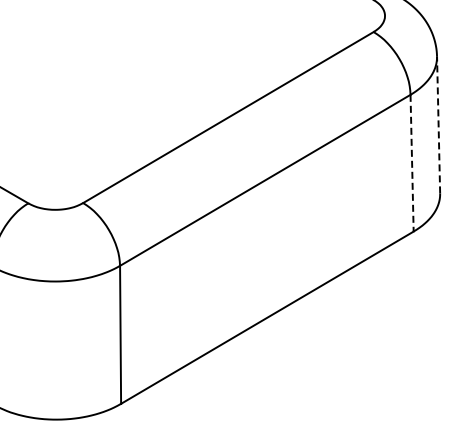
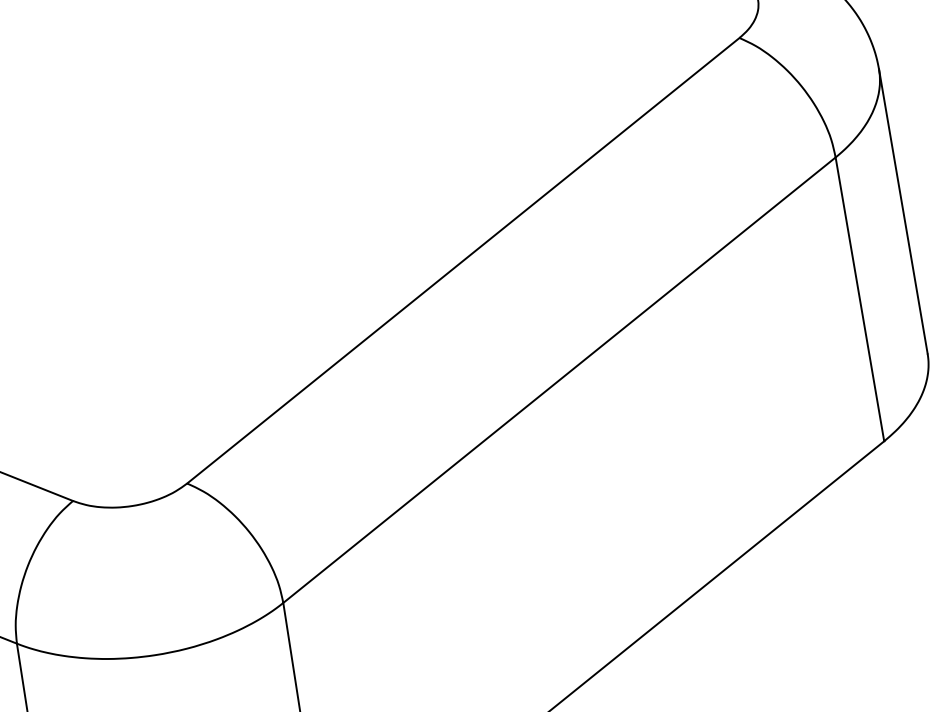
line: (438, 124) -> (903, 210), dashed -> solid
line: (412, 163) -> (860, 299), dashed -> solid

